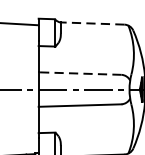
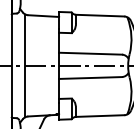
line: (91, 23) -> (99, 15), dashed -> solid
line: (79, 73) -> (90, 53), dashed -> solid

